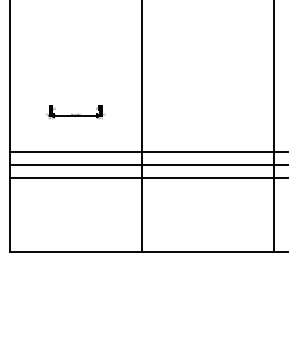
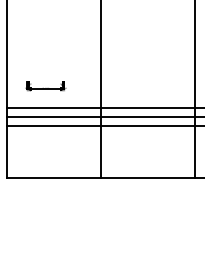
part: (75, 112) -> (45, 86), moved

